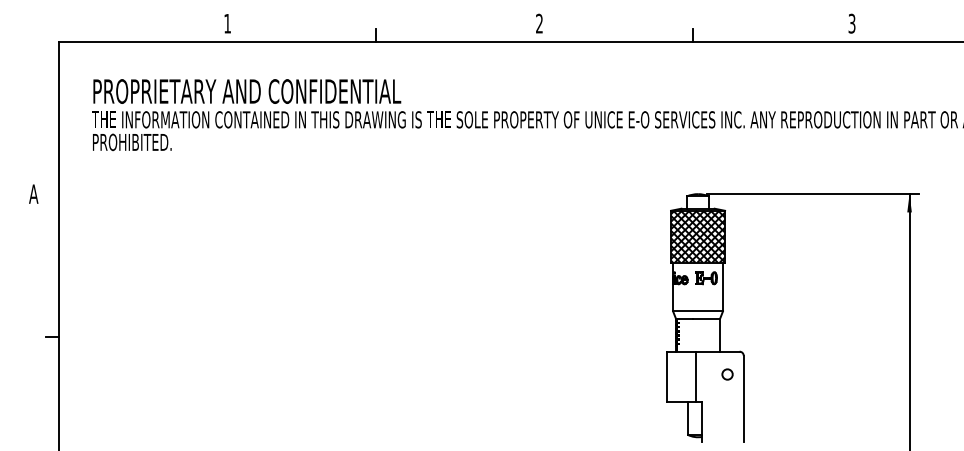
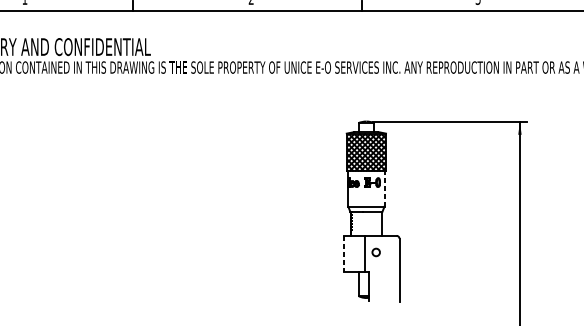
line: (722, 286) -> (384, 188), solid -> dashed
circle: (727, 374) -> (376, 252), moved
line: (666, 376) -> (343, 253), solid -> dashed

